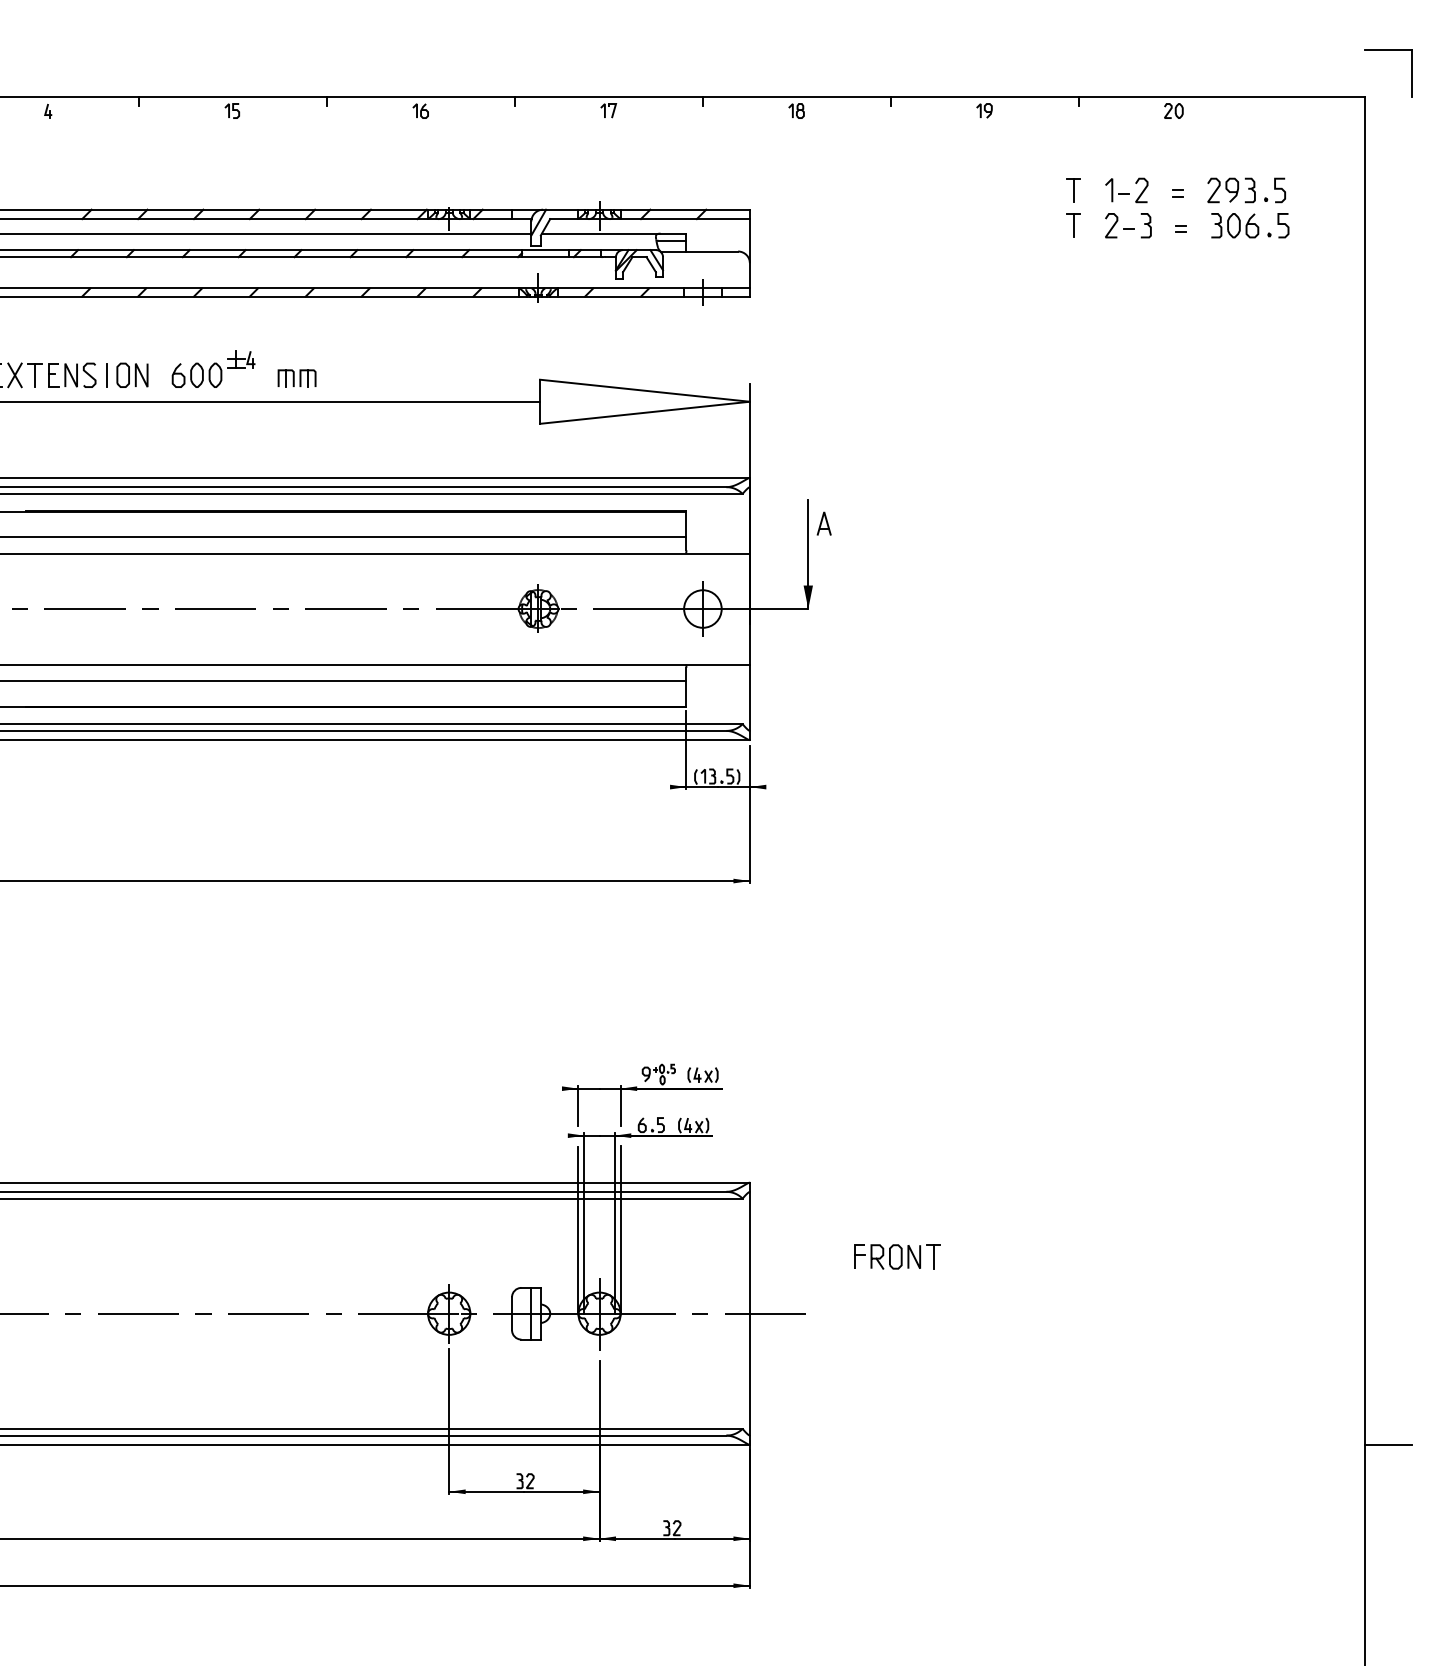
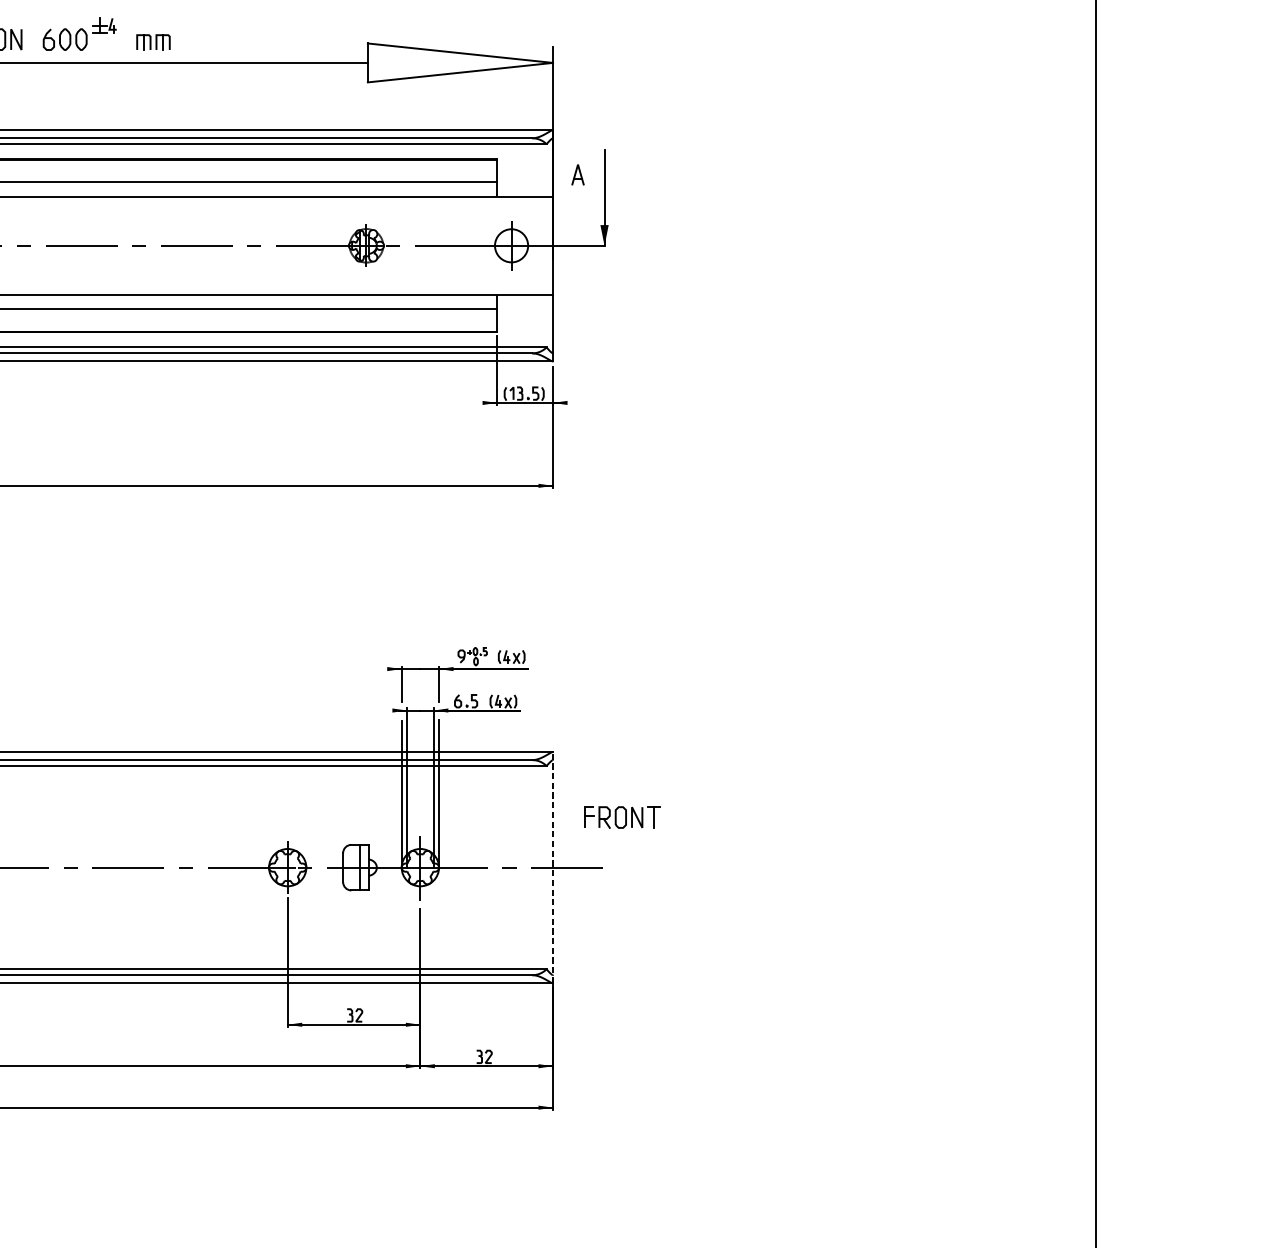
part: (823, 523) -> (577, 174), moved
part: (897, 1256) -> (622, 817), moved
line: (749, 1313) -> (552, 867), solid -> dashed
line: (1388, 1445) -> (1116, 983), removed

